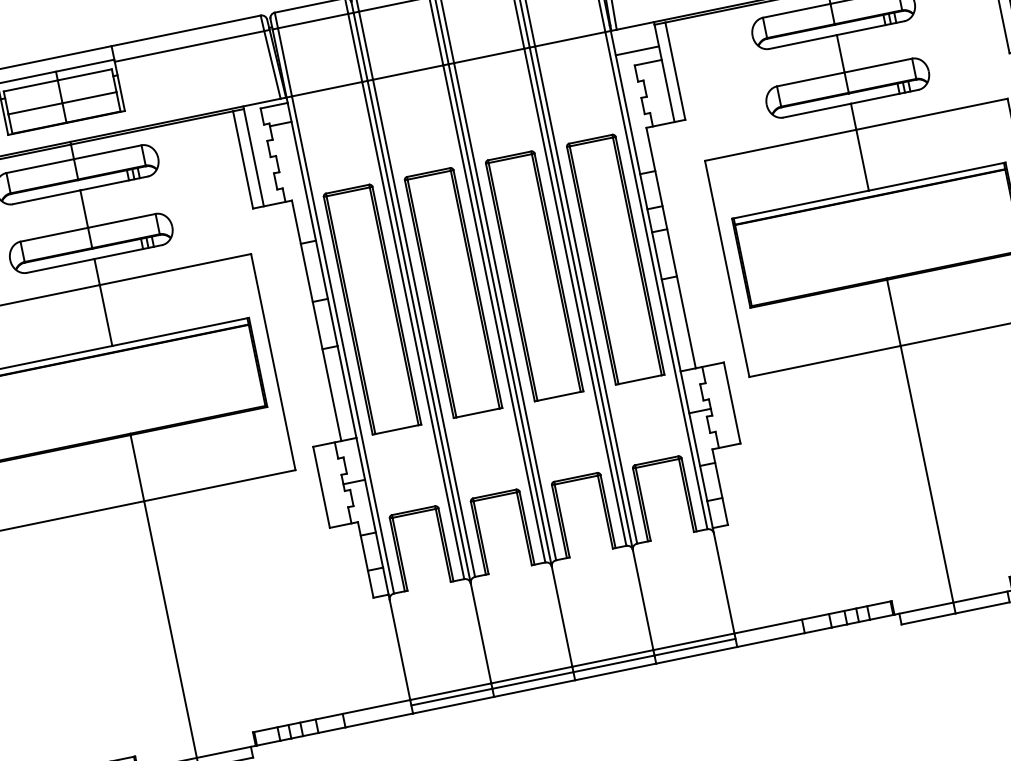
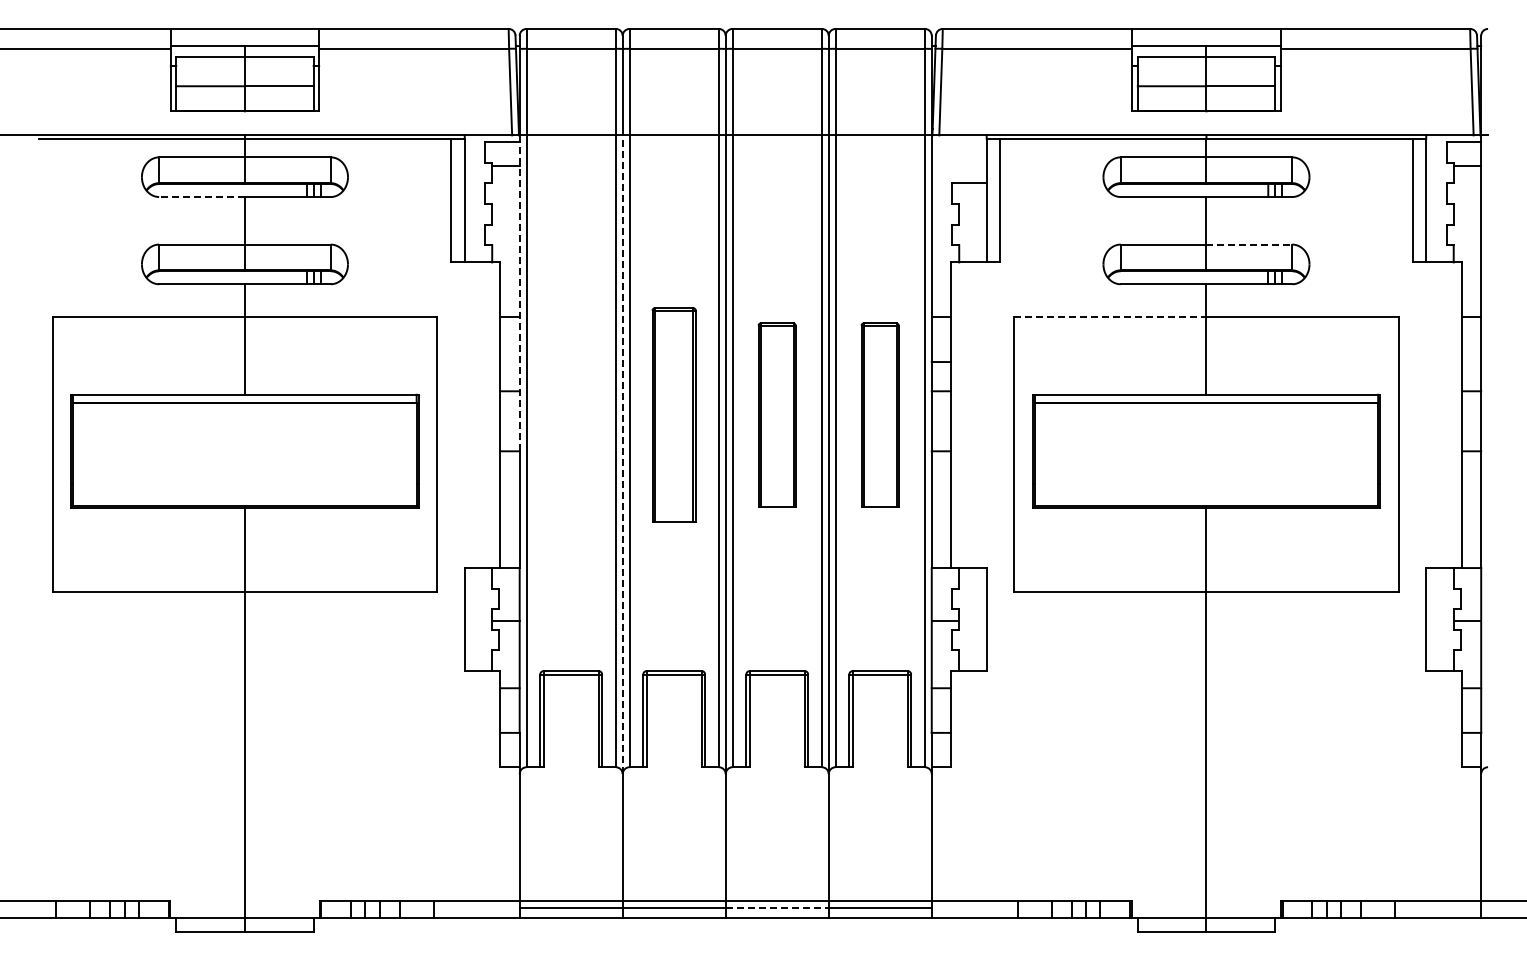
line: (636, 51) -> (958, 166), removed
line: (878, 65) -> (1249, 244), solid -> dashed
line: (780, 145) -> (1110, 317), solid -> dashed
line: (47, 197) -> (202, 197), solid -> dashed
line: (312, 224) -> (519, 296), solid -> dashed
part: (614, 259) -> (879, 414), size x0.6
part: (533, 275) -> (776, 414), size x0.6
part: (452, 292) -> (673, 414), size x0.7
part: (371, 308) -> (570, 414), removed
line: (419, 332) -> (622, 454), solid -> dashed
line: (614, 664) -> (777, 908), solid -> dashed

